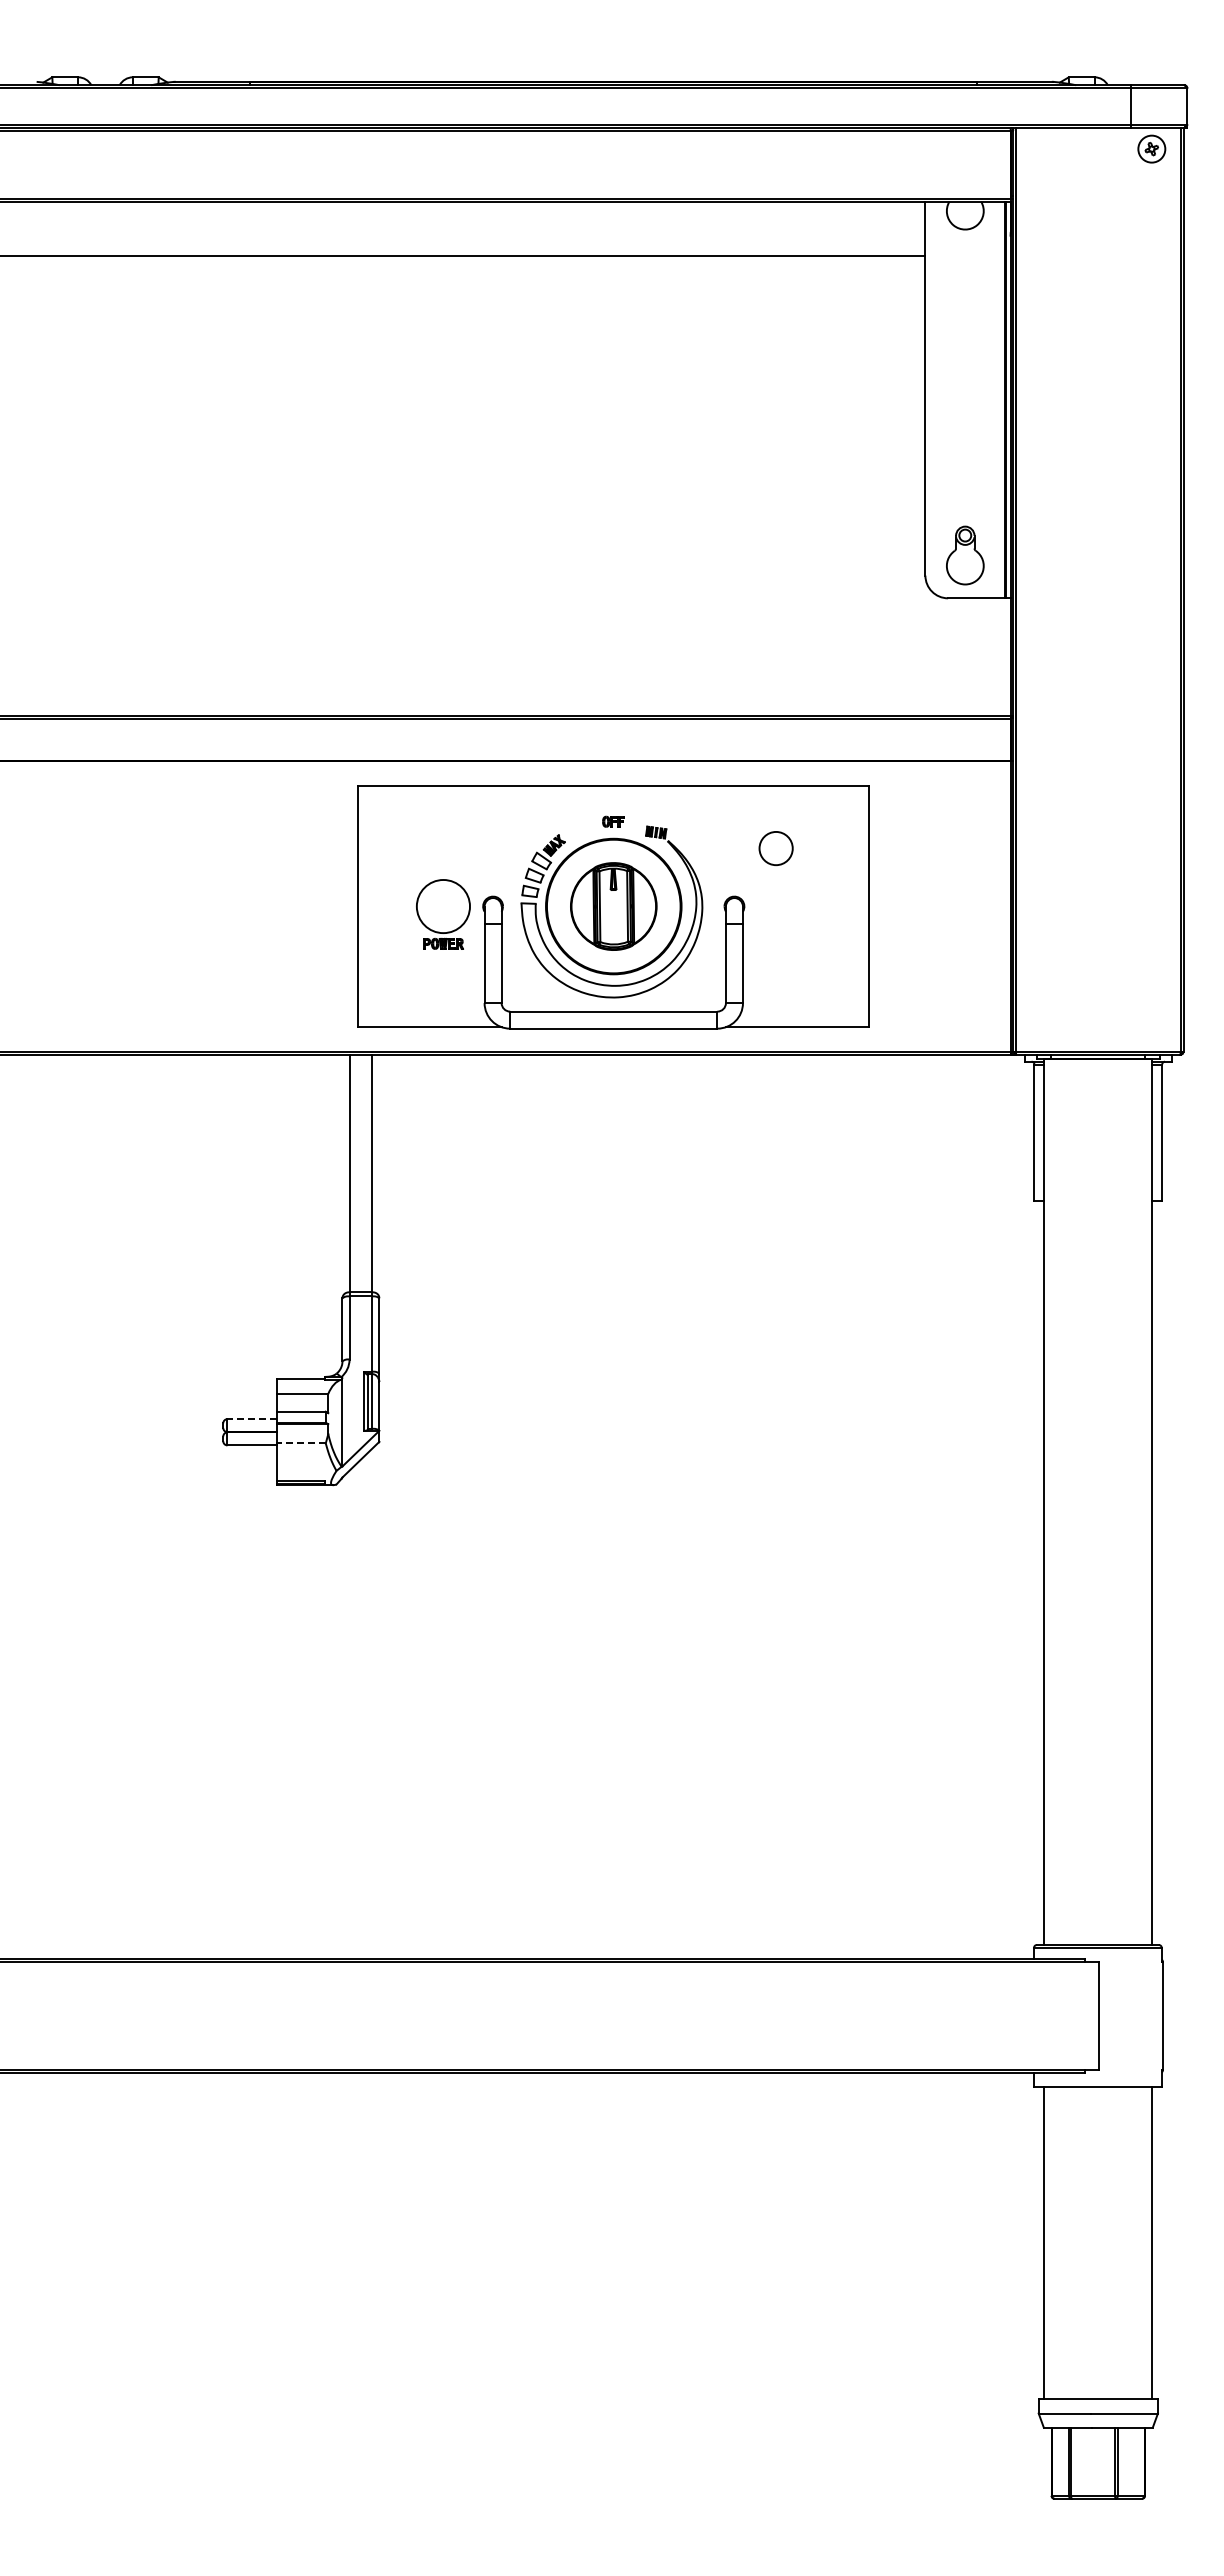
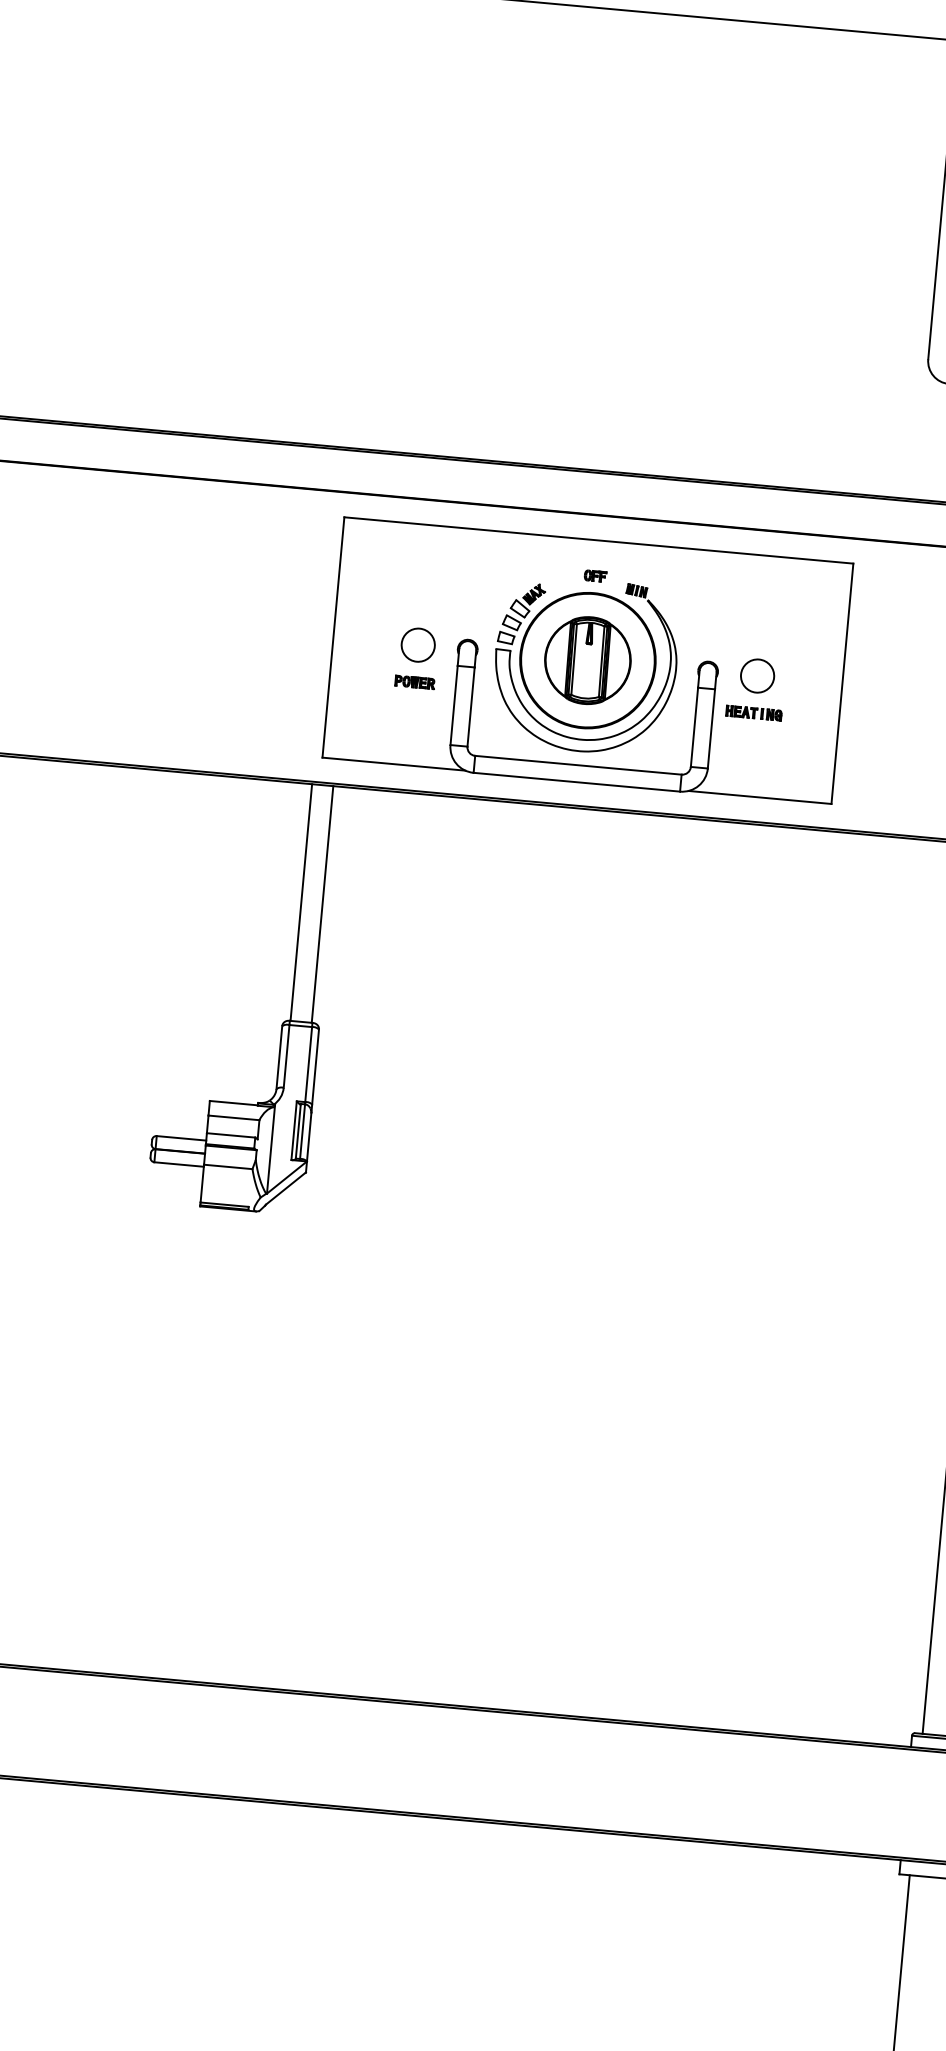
circle: (775, 848) -> (756, 675), moved
circle: (443, 906) -> (418, 645), size x0.62
part: (783, 943) -> (753, 712), added
line: (252, 1419) -> (181, 1138), dashed -> solid
line: (300, 1443) -> (227, 1166), dashed -> solid

